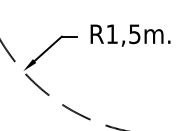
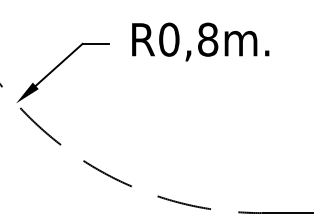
text: (123, 34) -> (188, 40), R1,5m. -> R0,8m.

